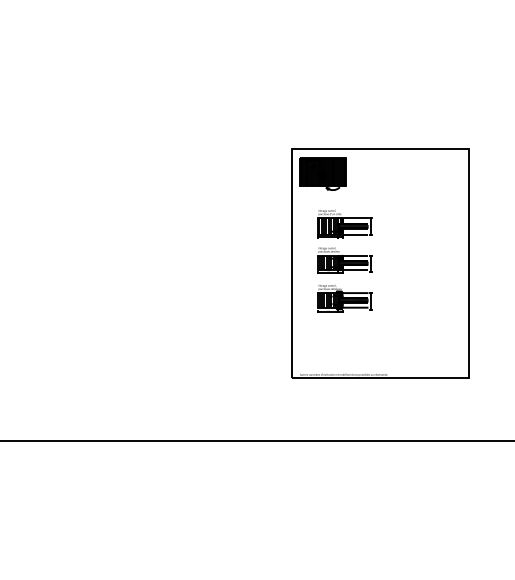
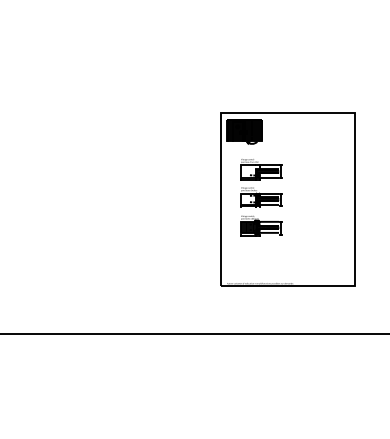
hatch: (330, 226) -> (250, 171), removed
hatch: (326, 262) -> (247, 198), removed

